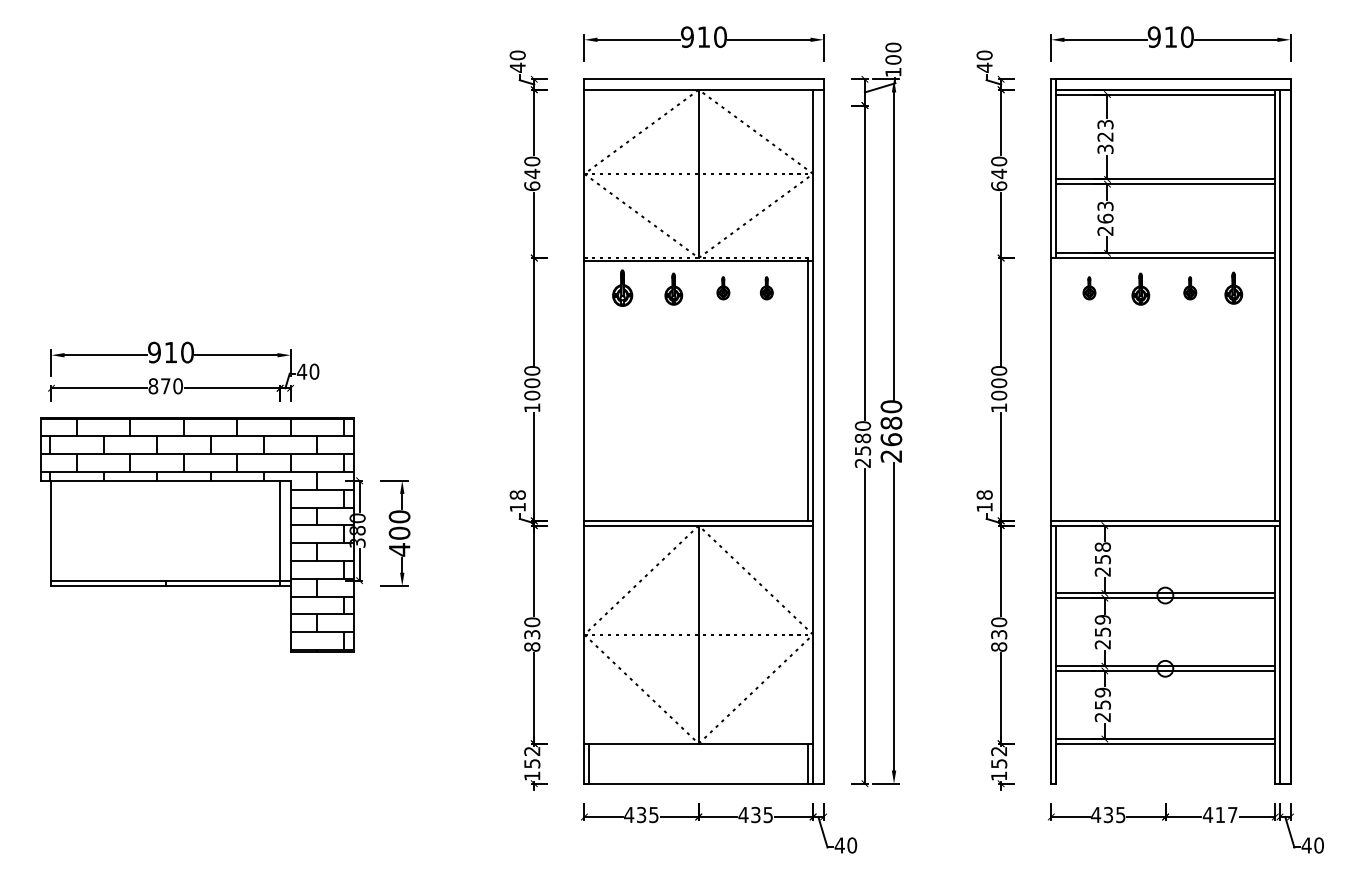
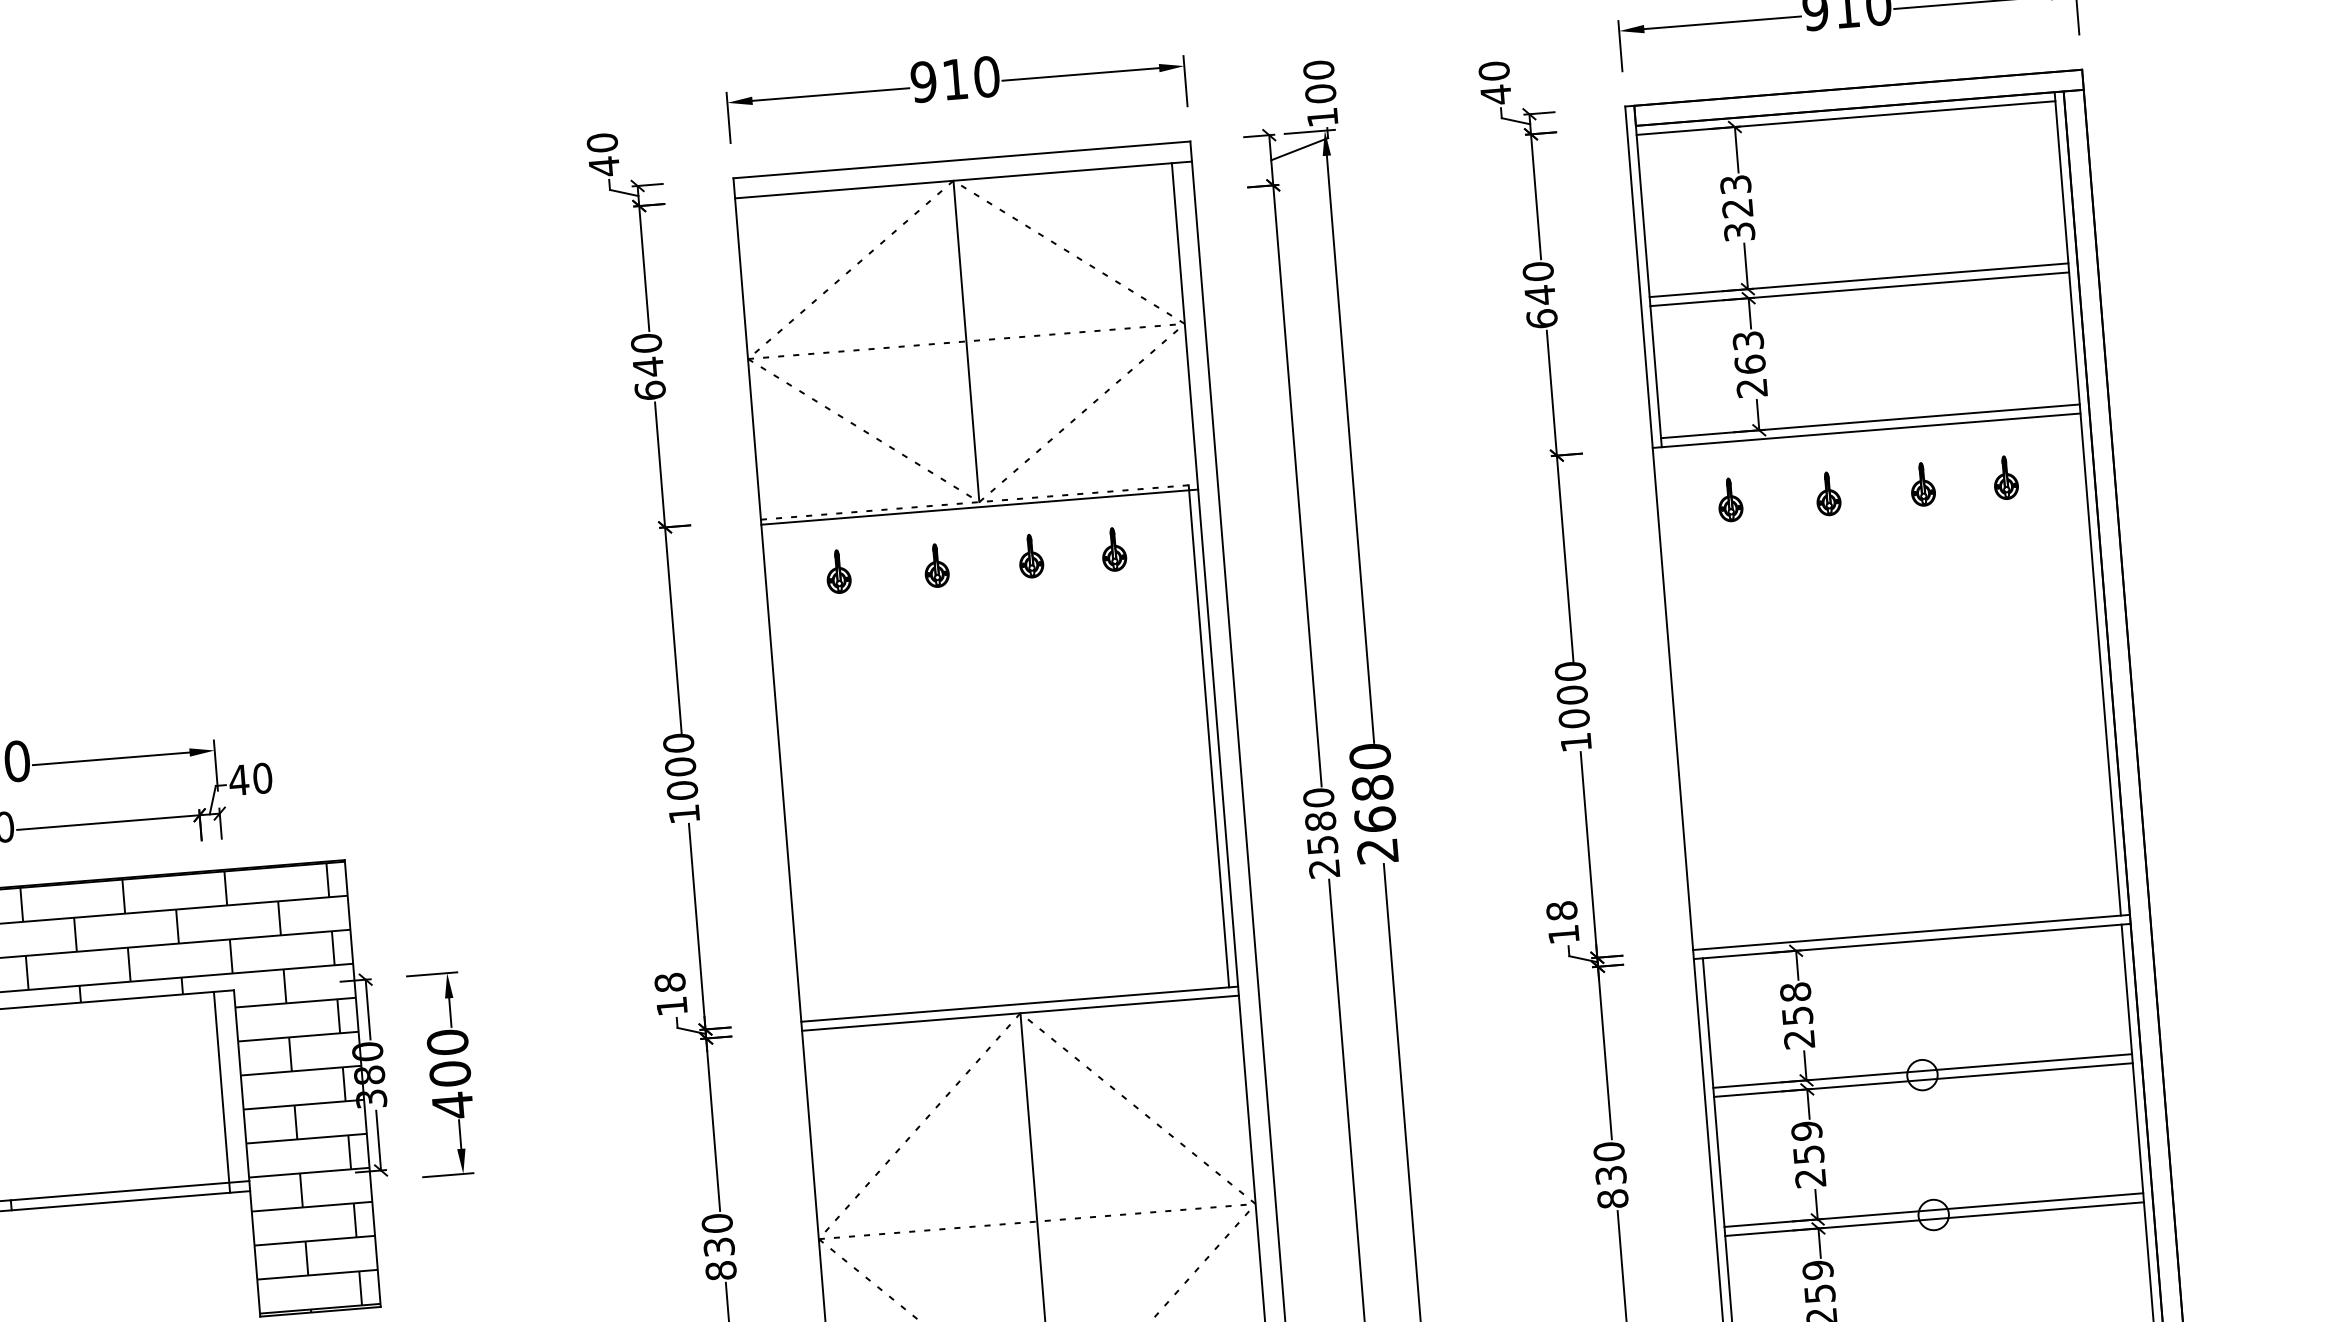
part: (622, 288) -> (838, 572), size x0.62
part: (1233, 288) -> (2005, 478), size x0.71
part: (673, 289) -> (935, 566), size x0.71
part: (1140, 289) -> (1827, 494), size x0.71

